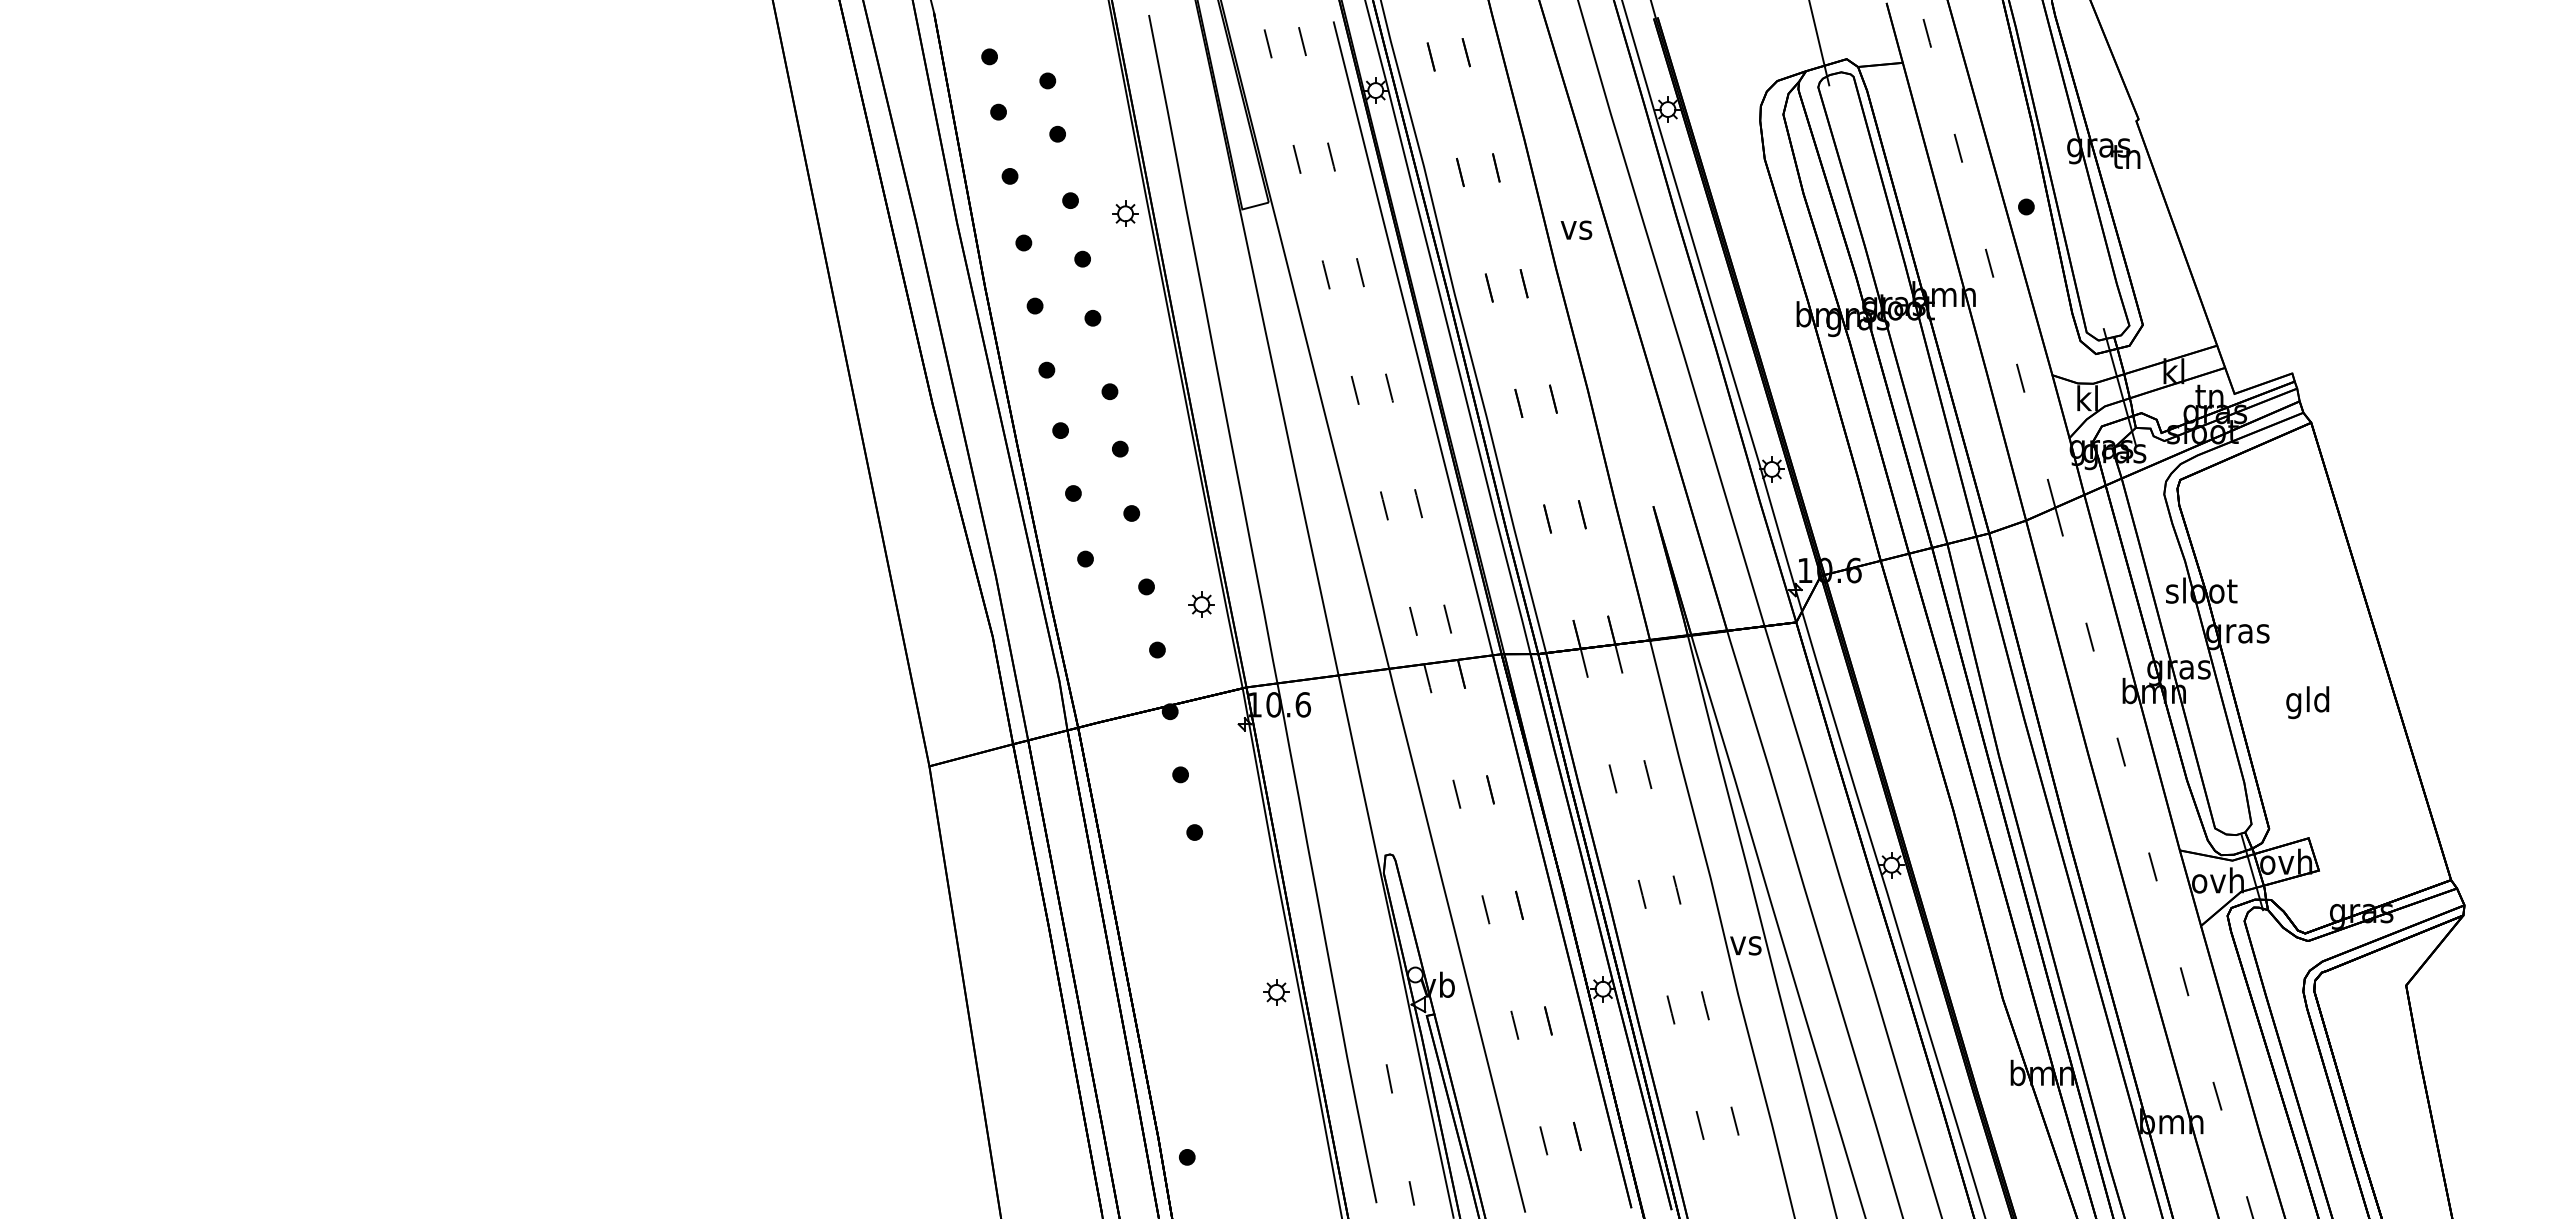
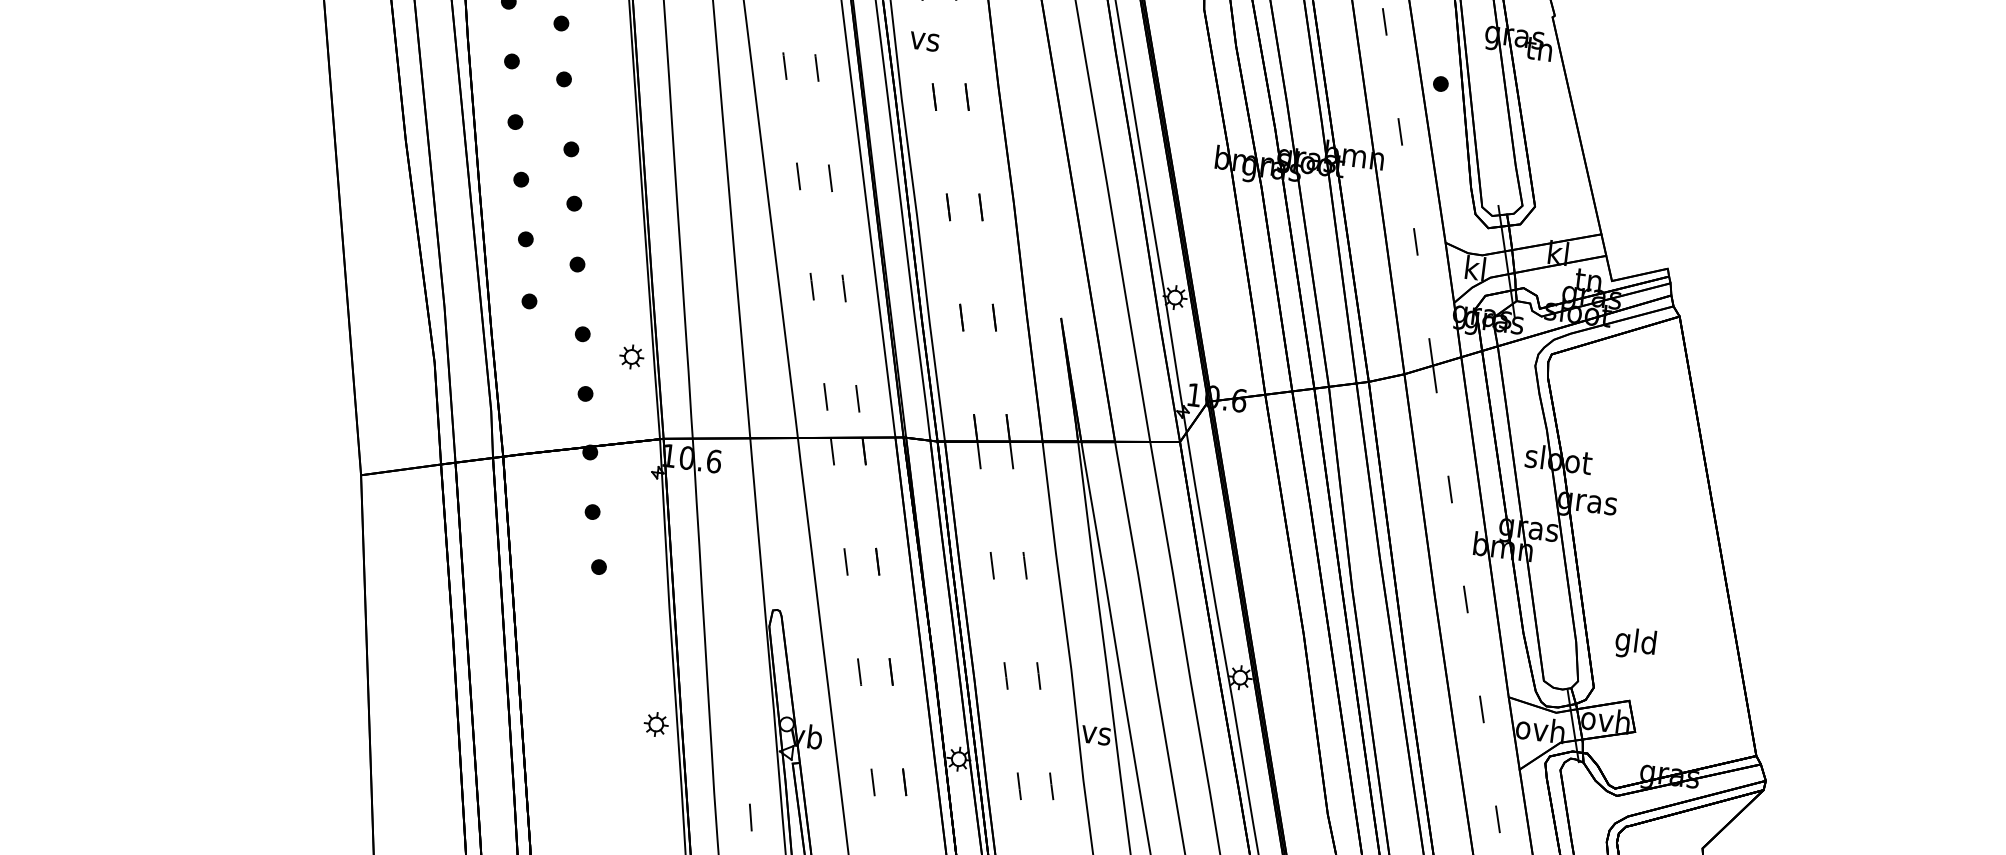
text: (1576, 229) -> (924, 40), moved
text: (2307, 702) -> (1635, 643), moved

